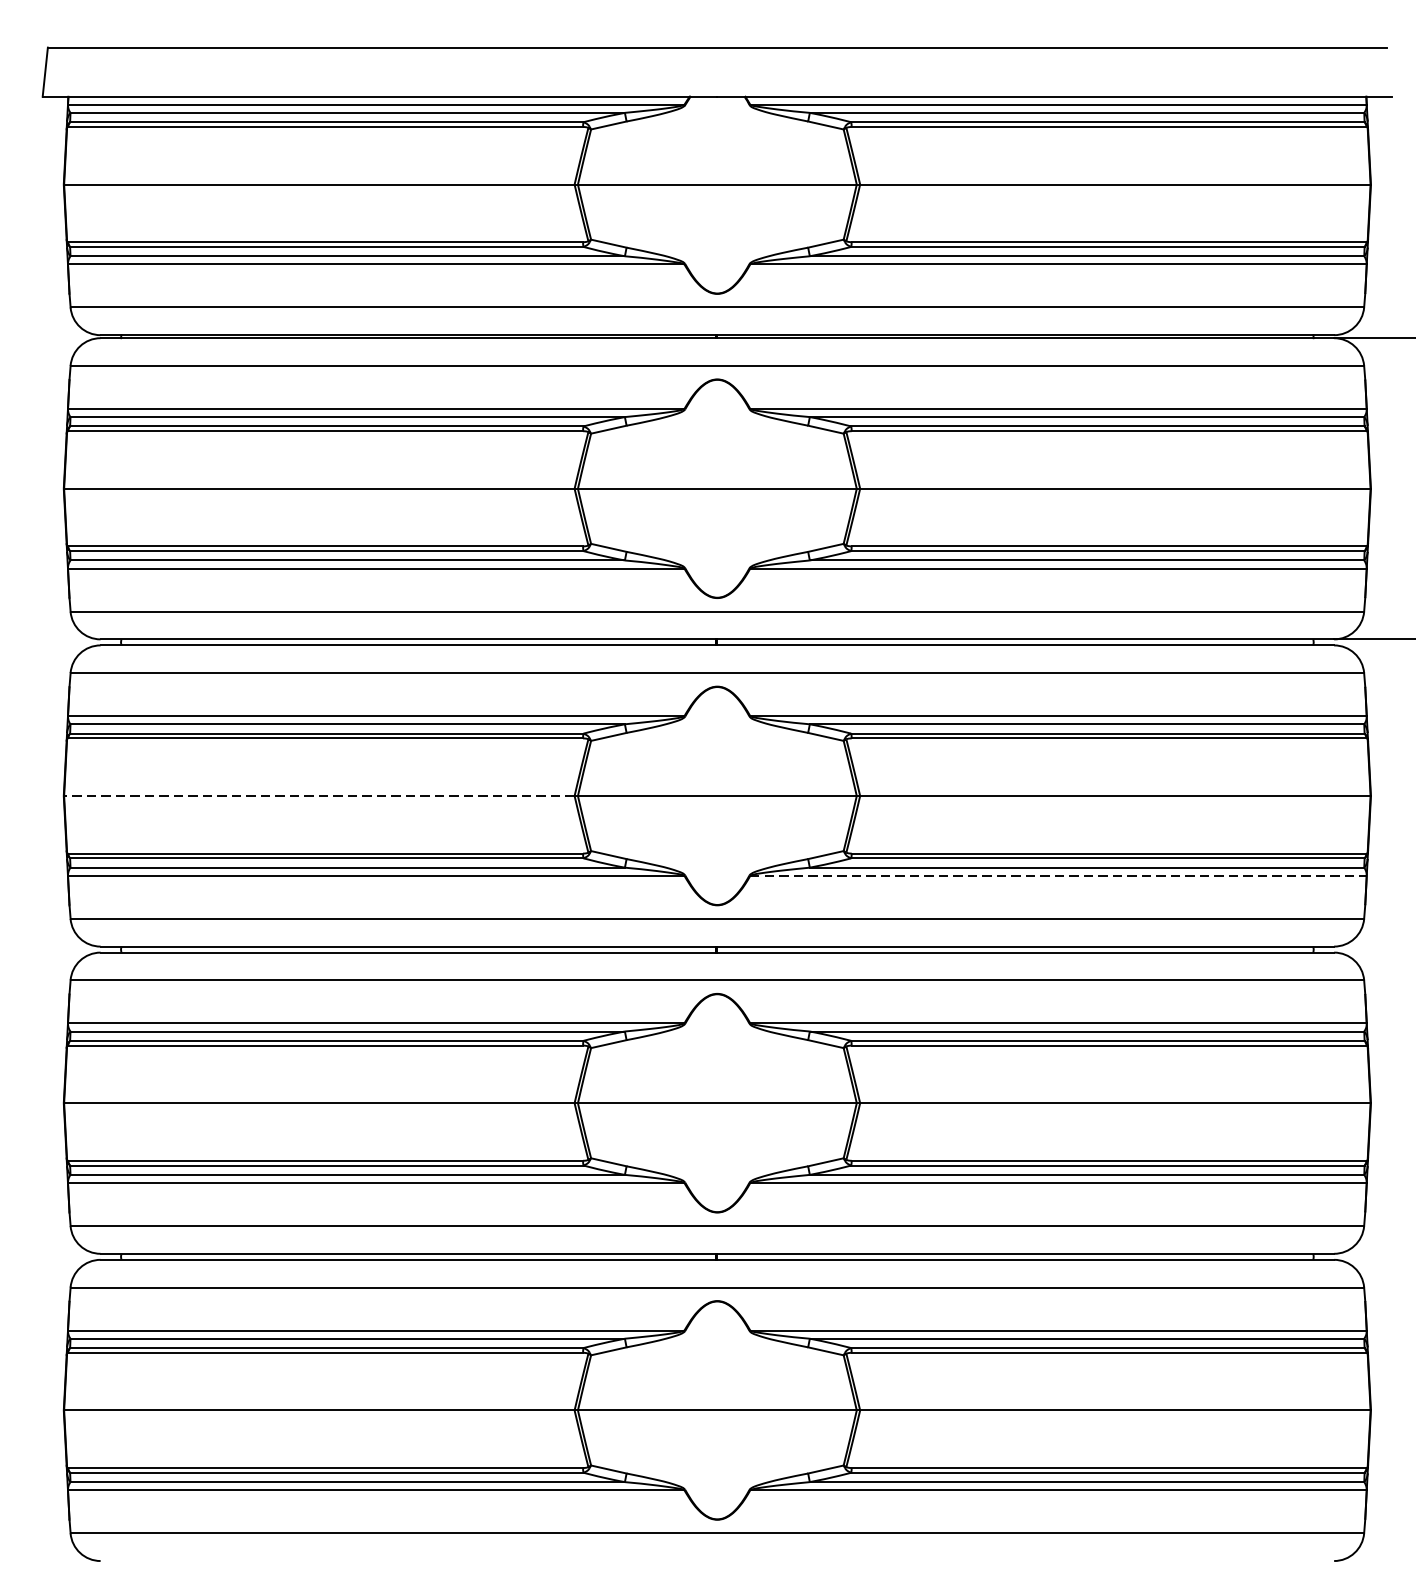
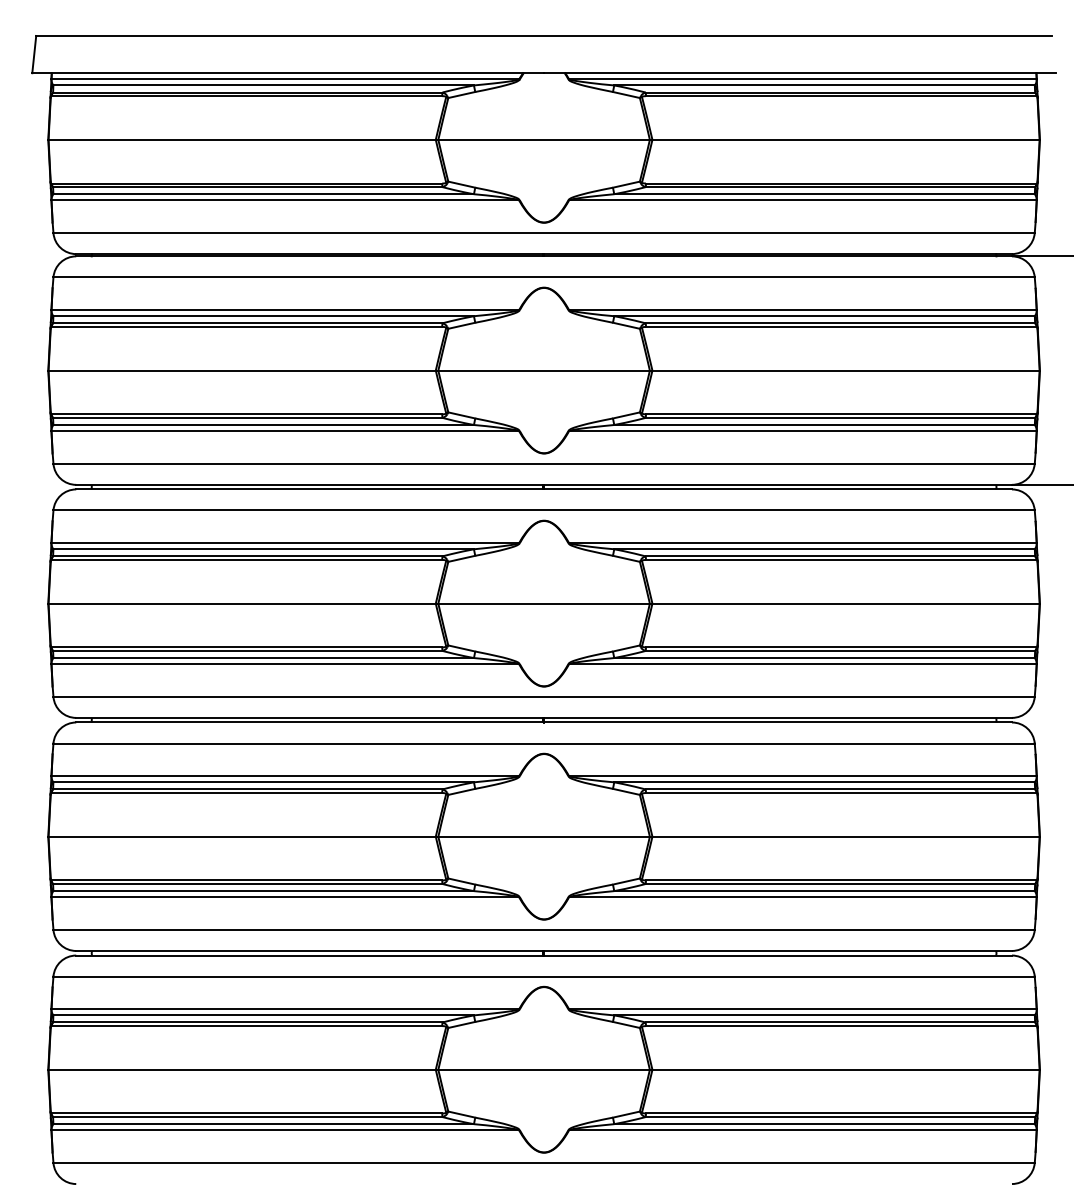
line: (319, 795) -> (242, 603), dashed -> solid
line: (1057, 876) -> (802, 664), dashed -> solid

